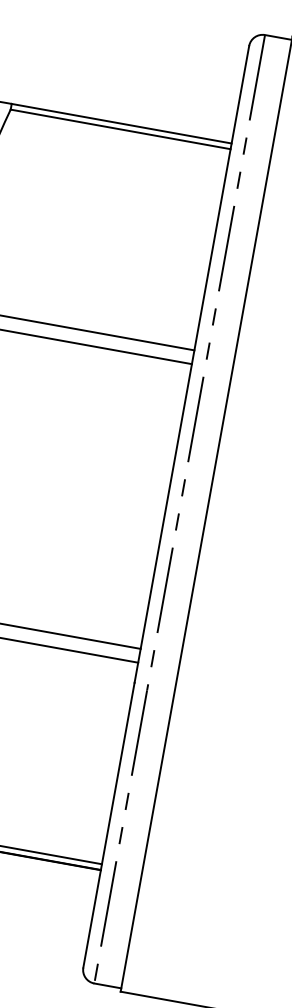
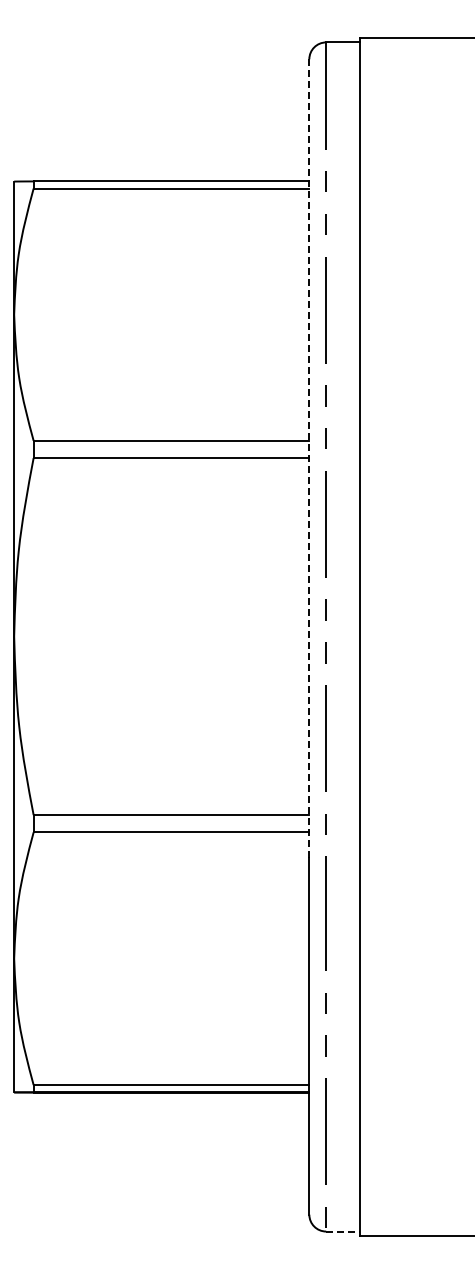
line: (191, 364) -> (309, 458), solid -> dashed
line: (108, 985) -> (343, 1231), solid -> dashed

